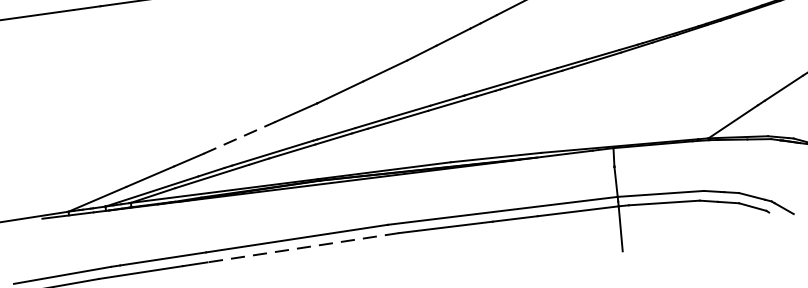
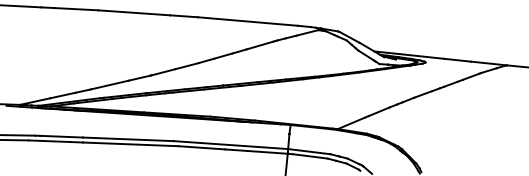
line: (240, 136) -> (110, 84), dashed -> solid
line: (302, 248) -> (130, 144), dashed -> solid

